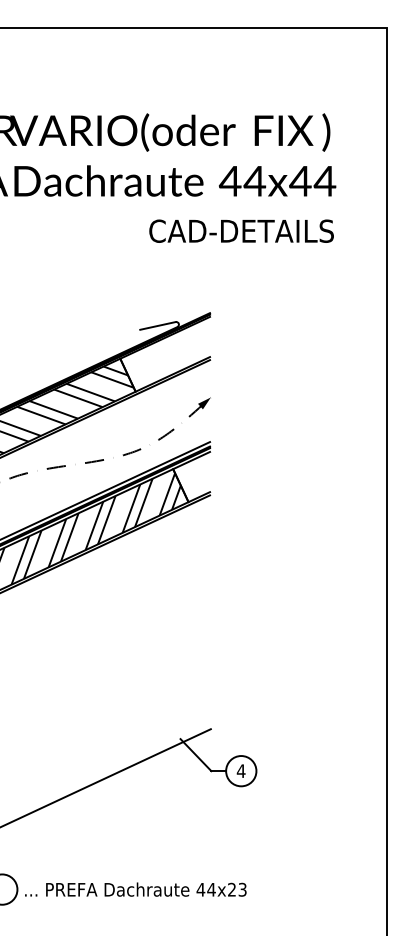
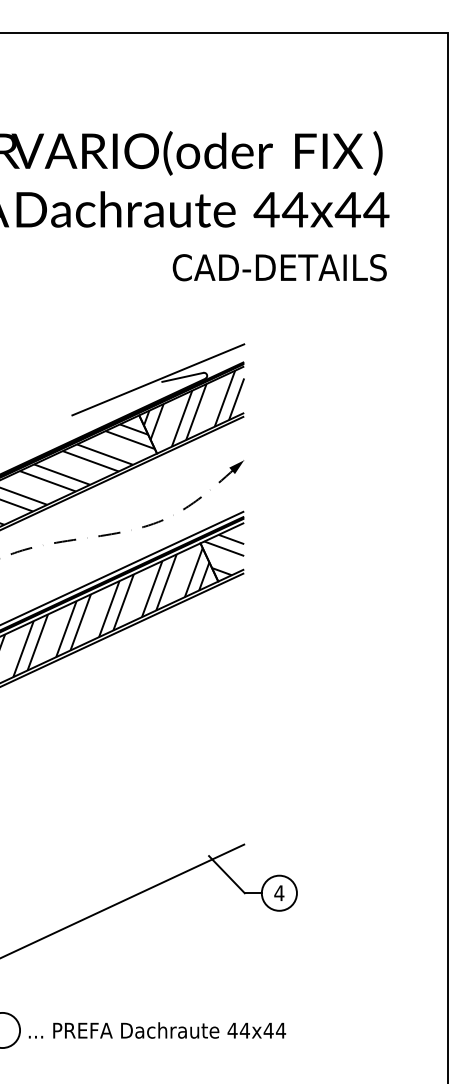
line: (136, 327) -> (158, 379), added
hatch: (167, 352) -> (193, 408), added
hatch: (193, 478) -> (224, 554), added
text: (237, 889) -> (274, 1030), 44x23 -> 44x44

